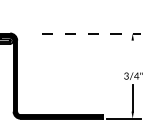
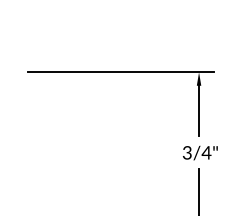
line: (91, 33) -> (121, 72), dashed -> solid
line: (132, 53) -> (198, 110), added

